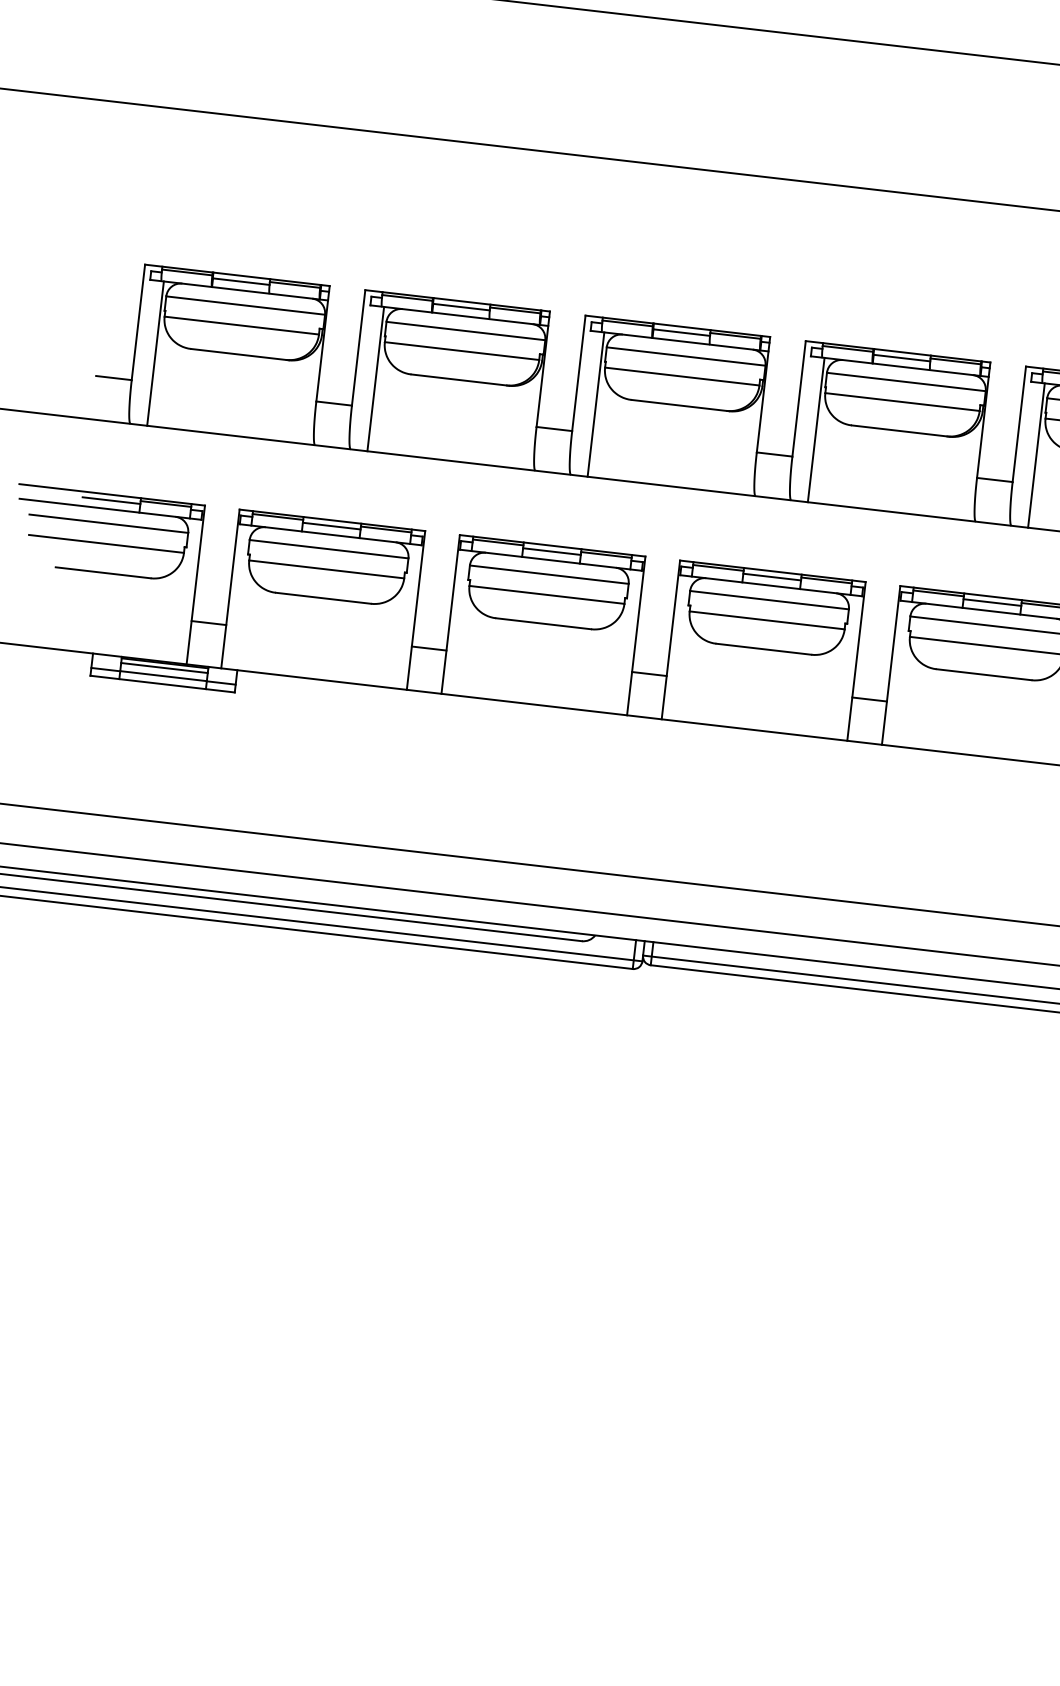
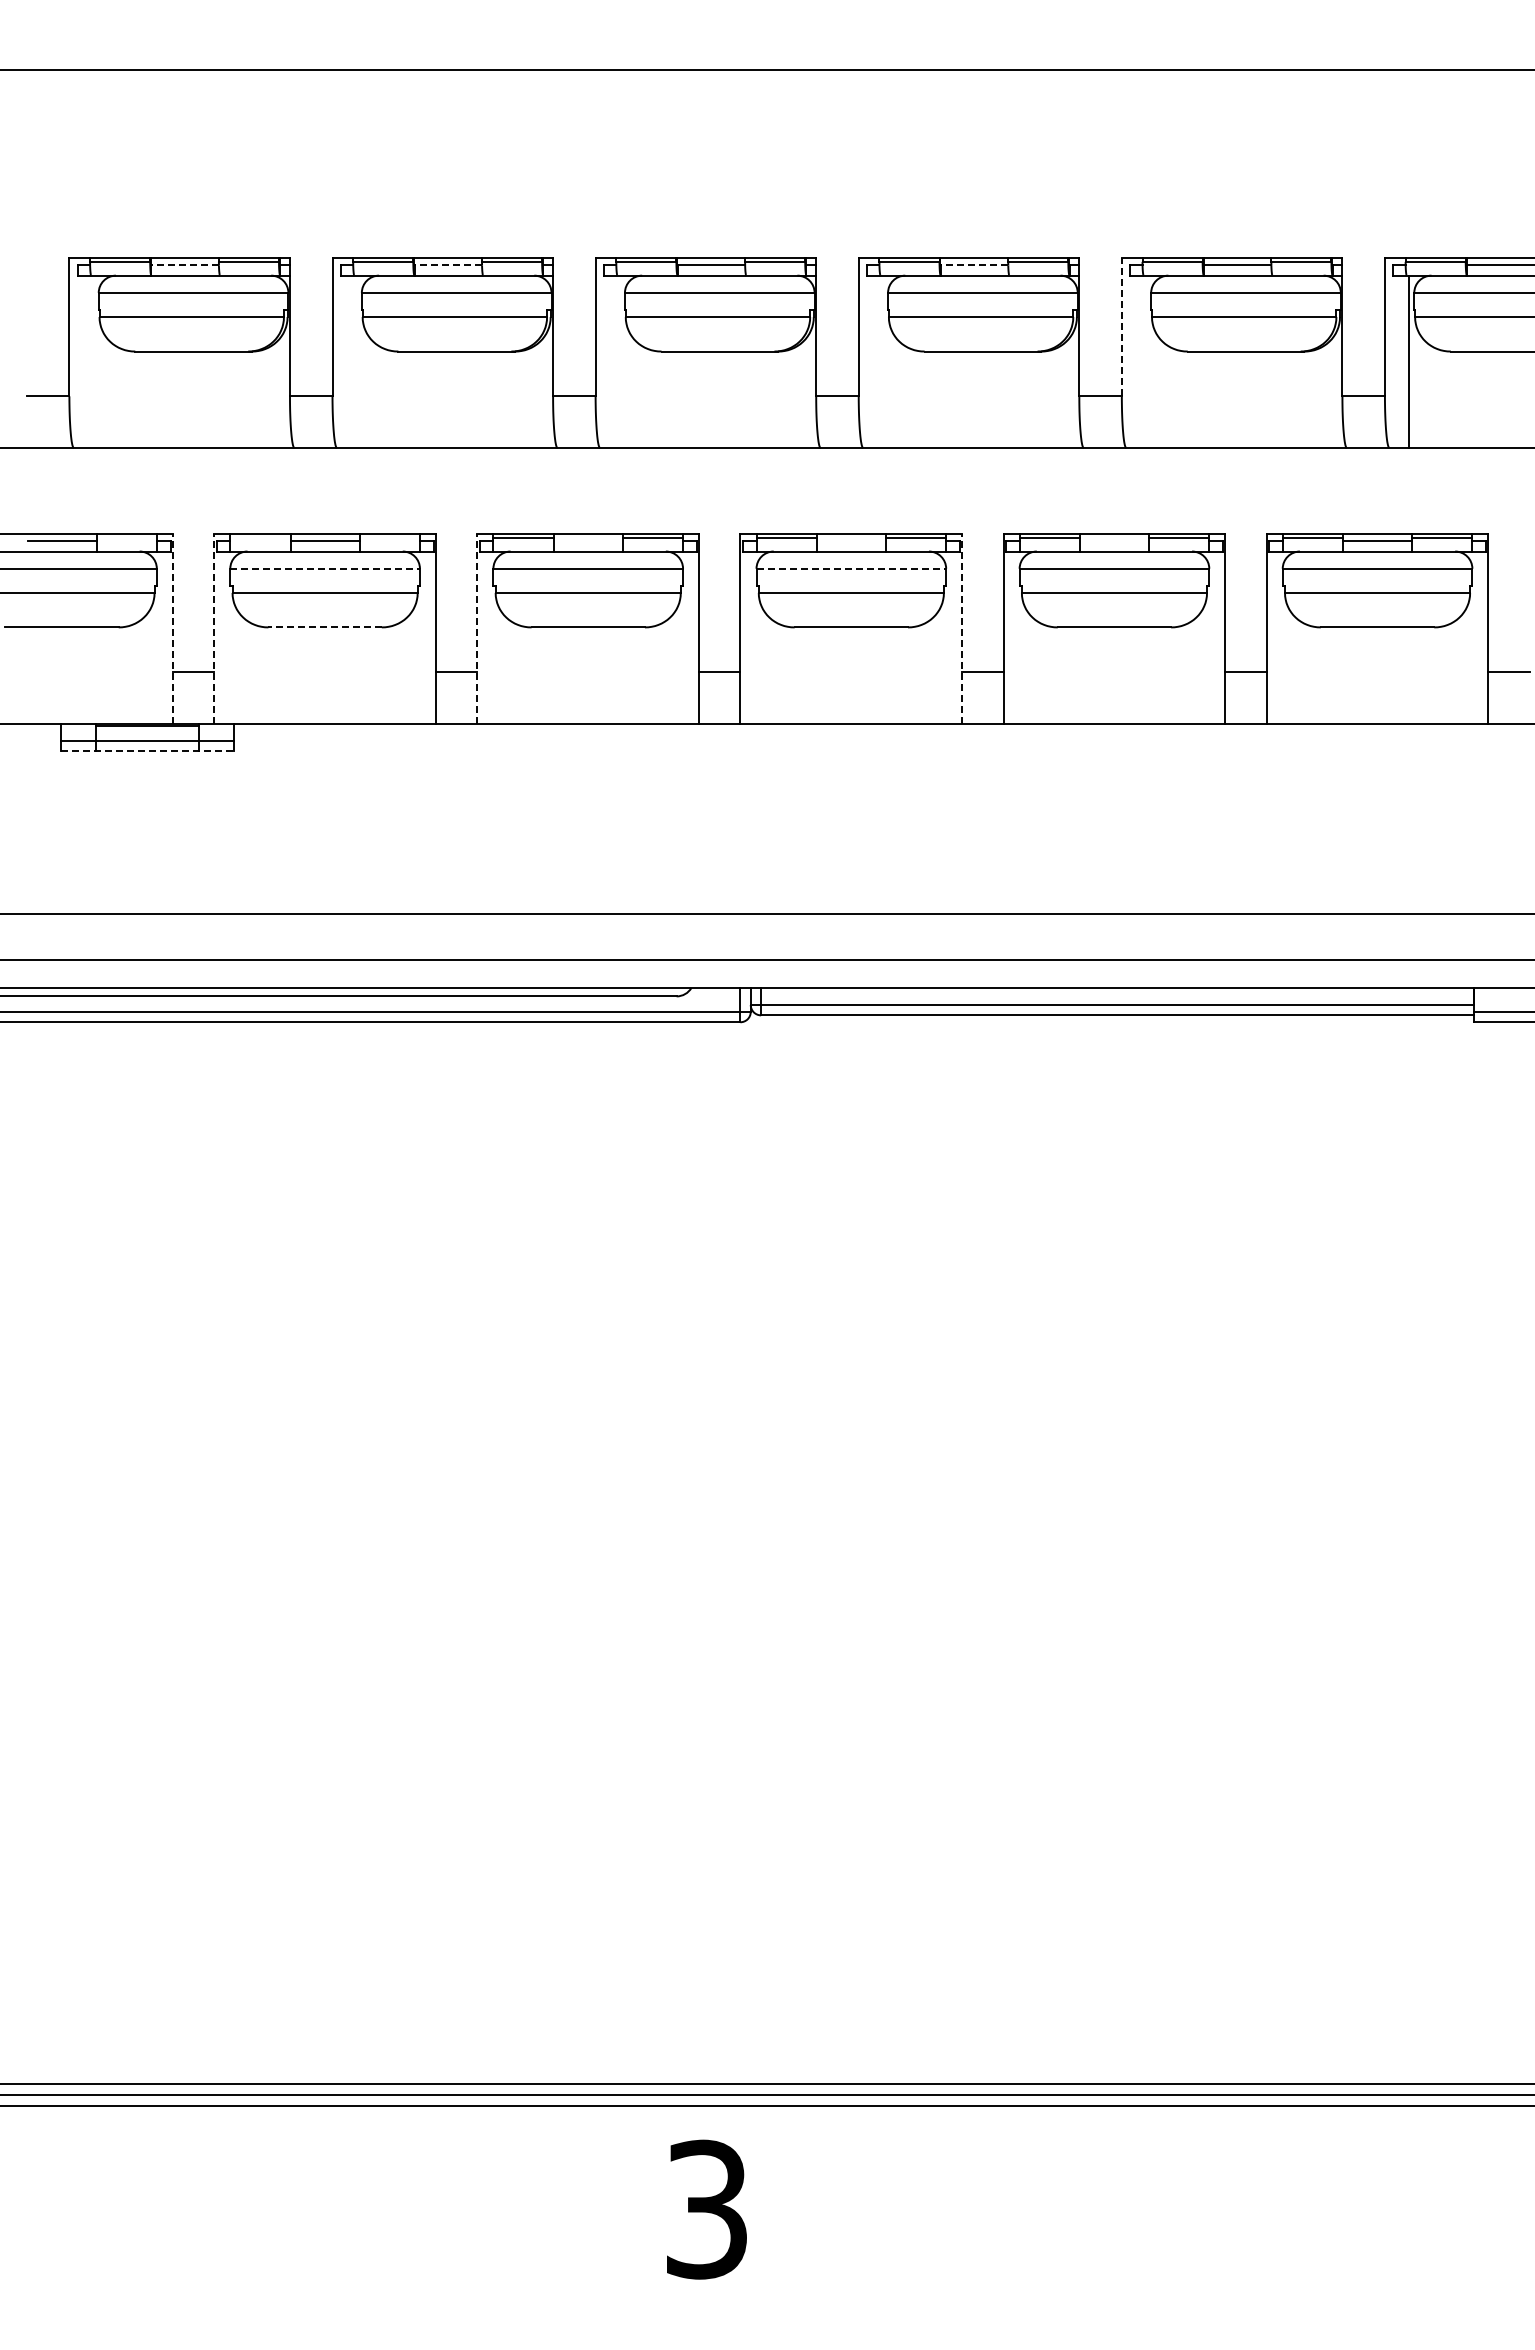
line: (241, 281) -> (185, 265), solid -> dashed
line: (461, 307) -> (448, 265), solid -> dashed
line: (155, 353) -> (93, 361), removed
line: (901, 358) -> (974, 265), solid -> dashed
line: (375, 378) -> (356, 361), removed
line: (596, 404) -> (620, 361), removed
line: (1019, 424) -> (1121, 327), solid -> dashed
line: (816, 429) -> (883, 361), removed
line: (1036, 455) -> (1146, 361), removed
line: (165, 503) -> (126, 537), removed
line: (278, 516) -> (260, 537), removed
line: (385, 529) -> (389, 537), removed
line: (329, 549) -> (325, 568), solid -> dashed
line: (551, 551) -> (587, 541), removed
line: (771, 577) -> (850, 541), removed
line: (195, 585) -> (172, 629), solid -> dashed
line: (230, 589) -> (214, 629), solid -> dashed
line: (323, 598) -> (325, 627), solid -> dashed
line: (769, 599) -> (851, 568), solid -> dashed
line: (991, 602) -> (1113, 541), removed
line: (450, 614) -> (477, 629), solid -> dashed
line: (856, 661) -> (962, 629), solid -> dashed
line: (164, 668) -> (147, 731), removed
line: (162, 684) -> (147, 750), solid -> dashed

